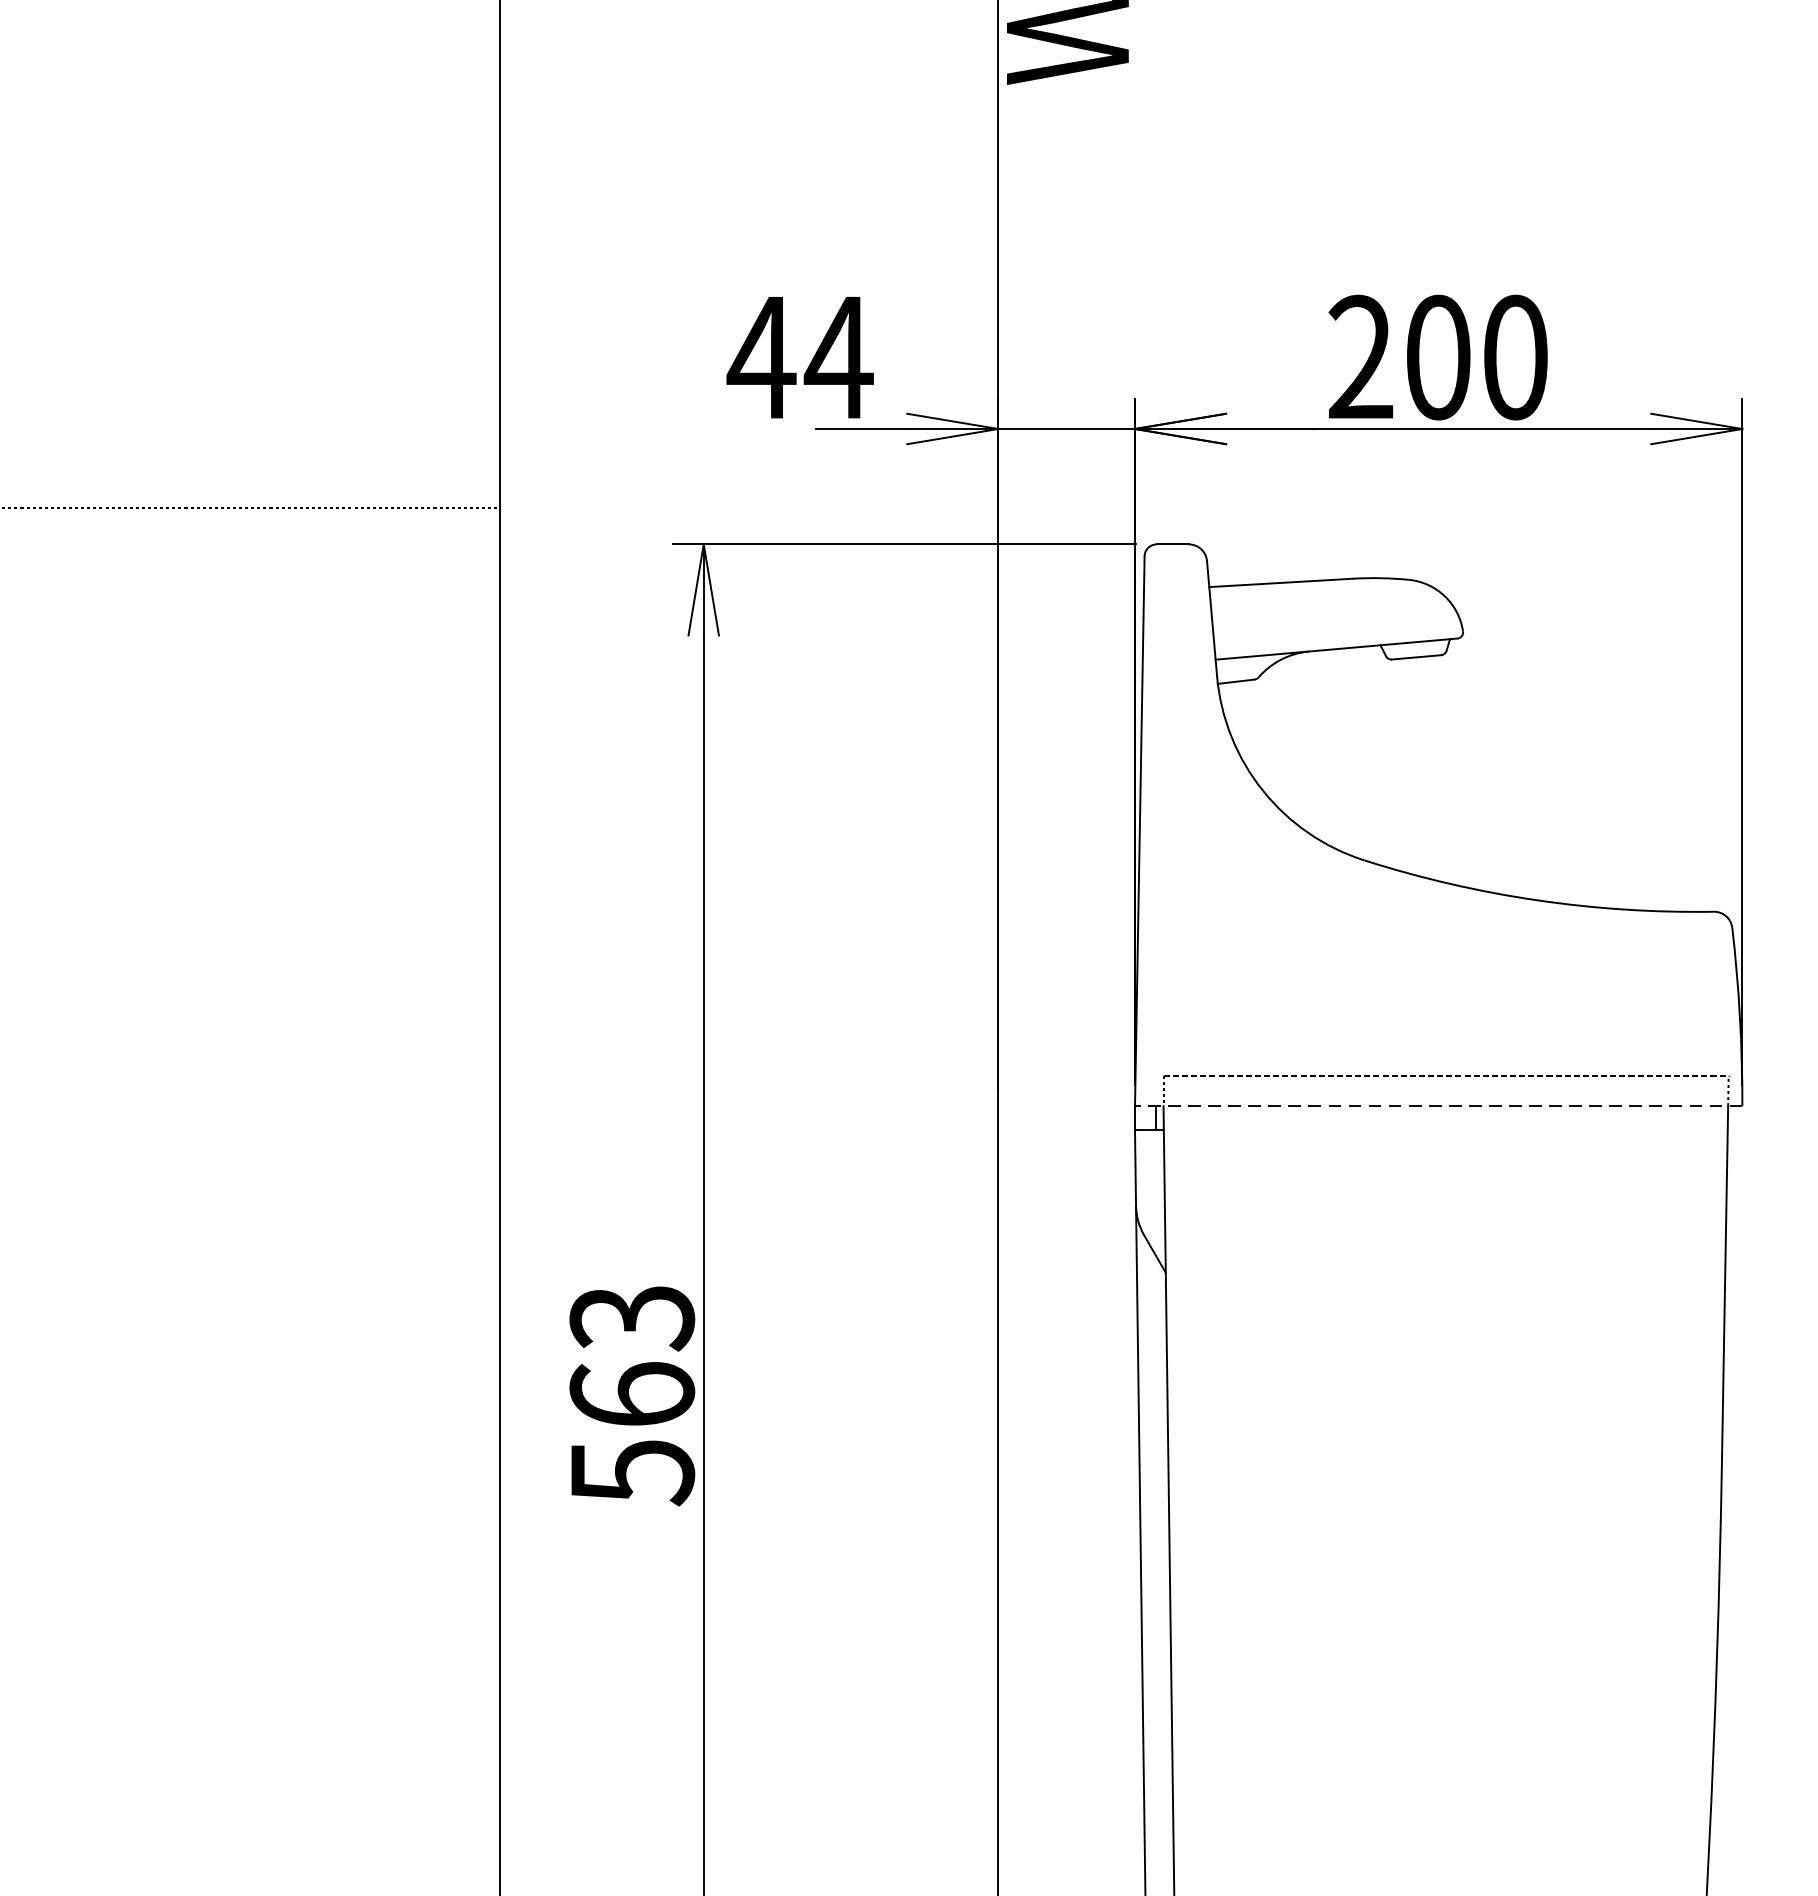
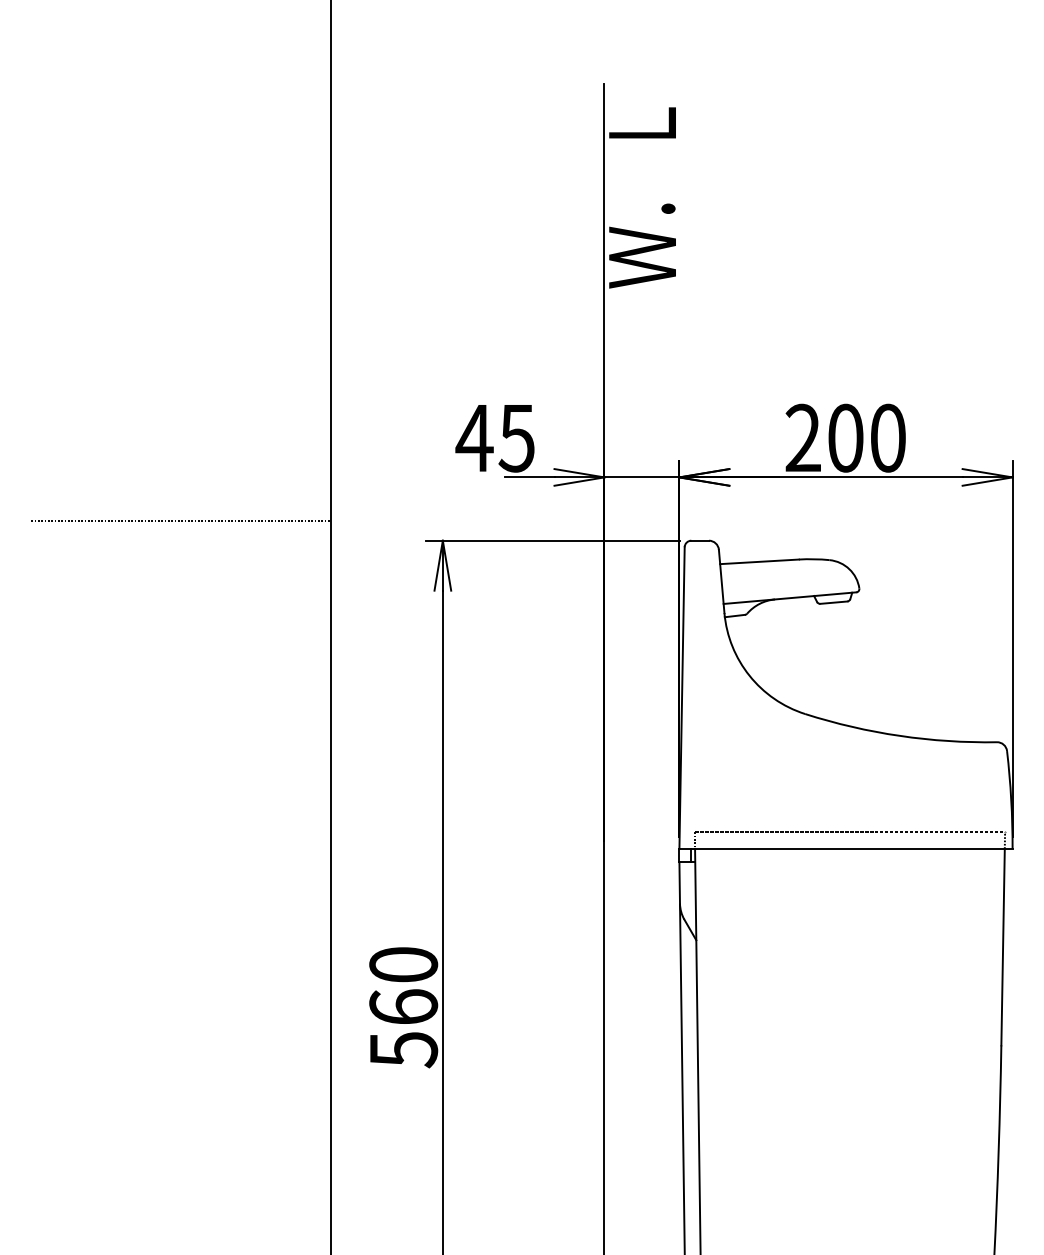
text: (837, 358) -> (516, 438), 44 -> 45
line: (1439, 1105) -> (846, 848), dashed -> solid
text: (631, 1318) -> (403, 965), 563 -> 560

